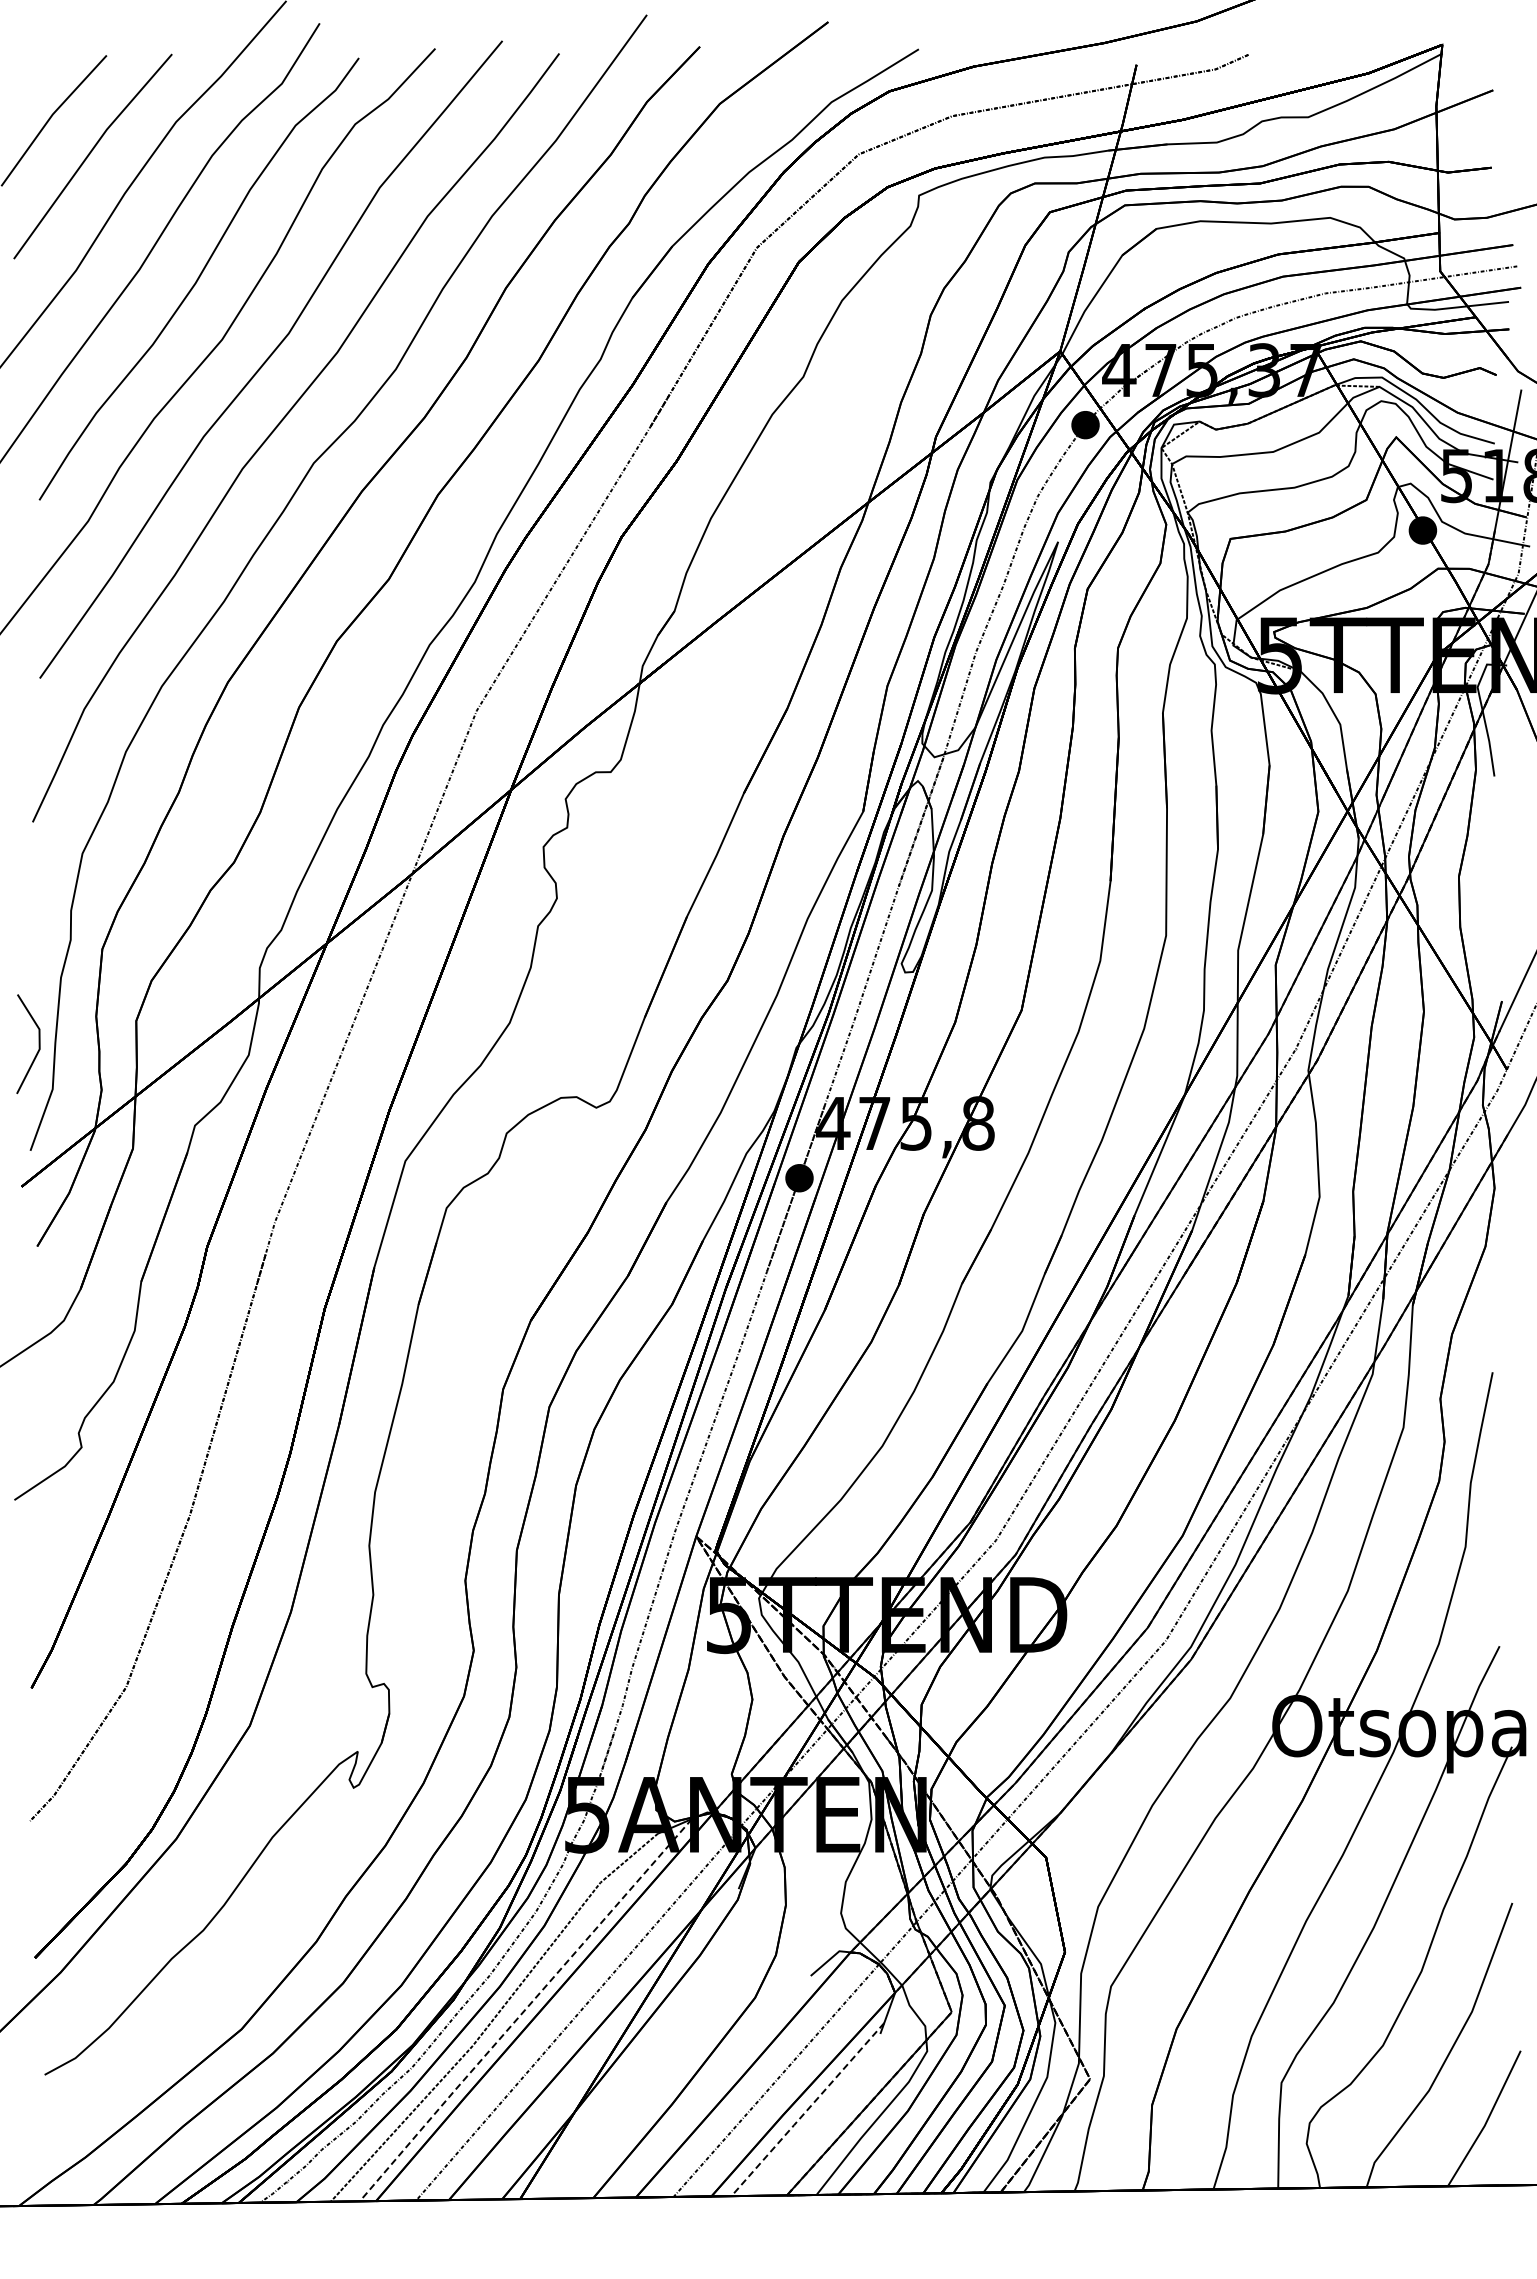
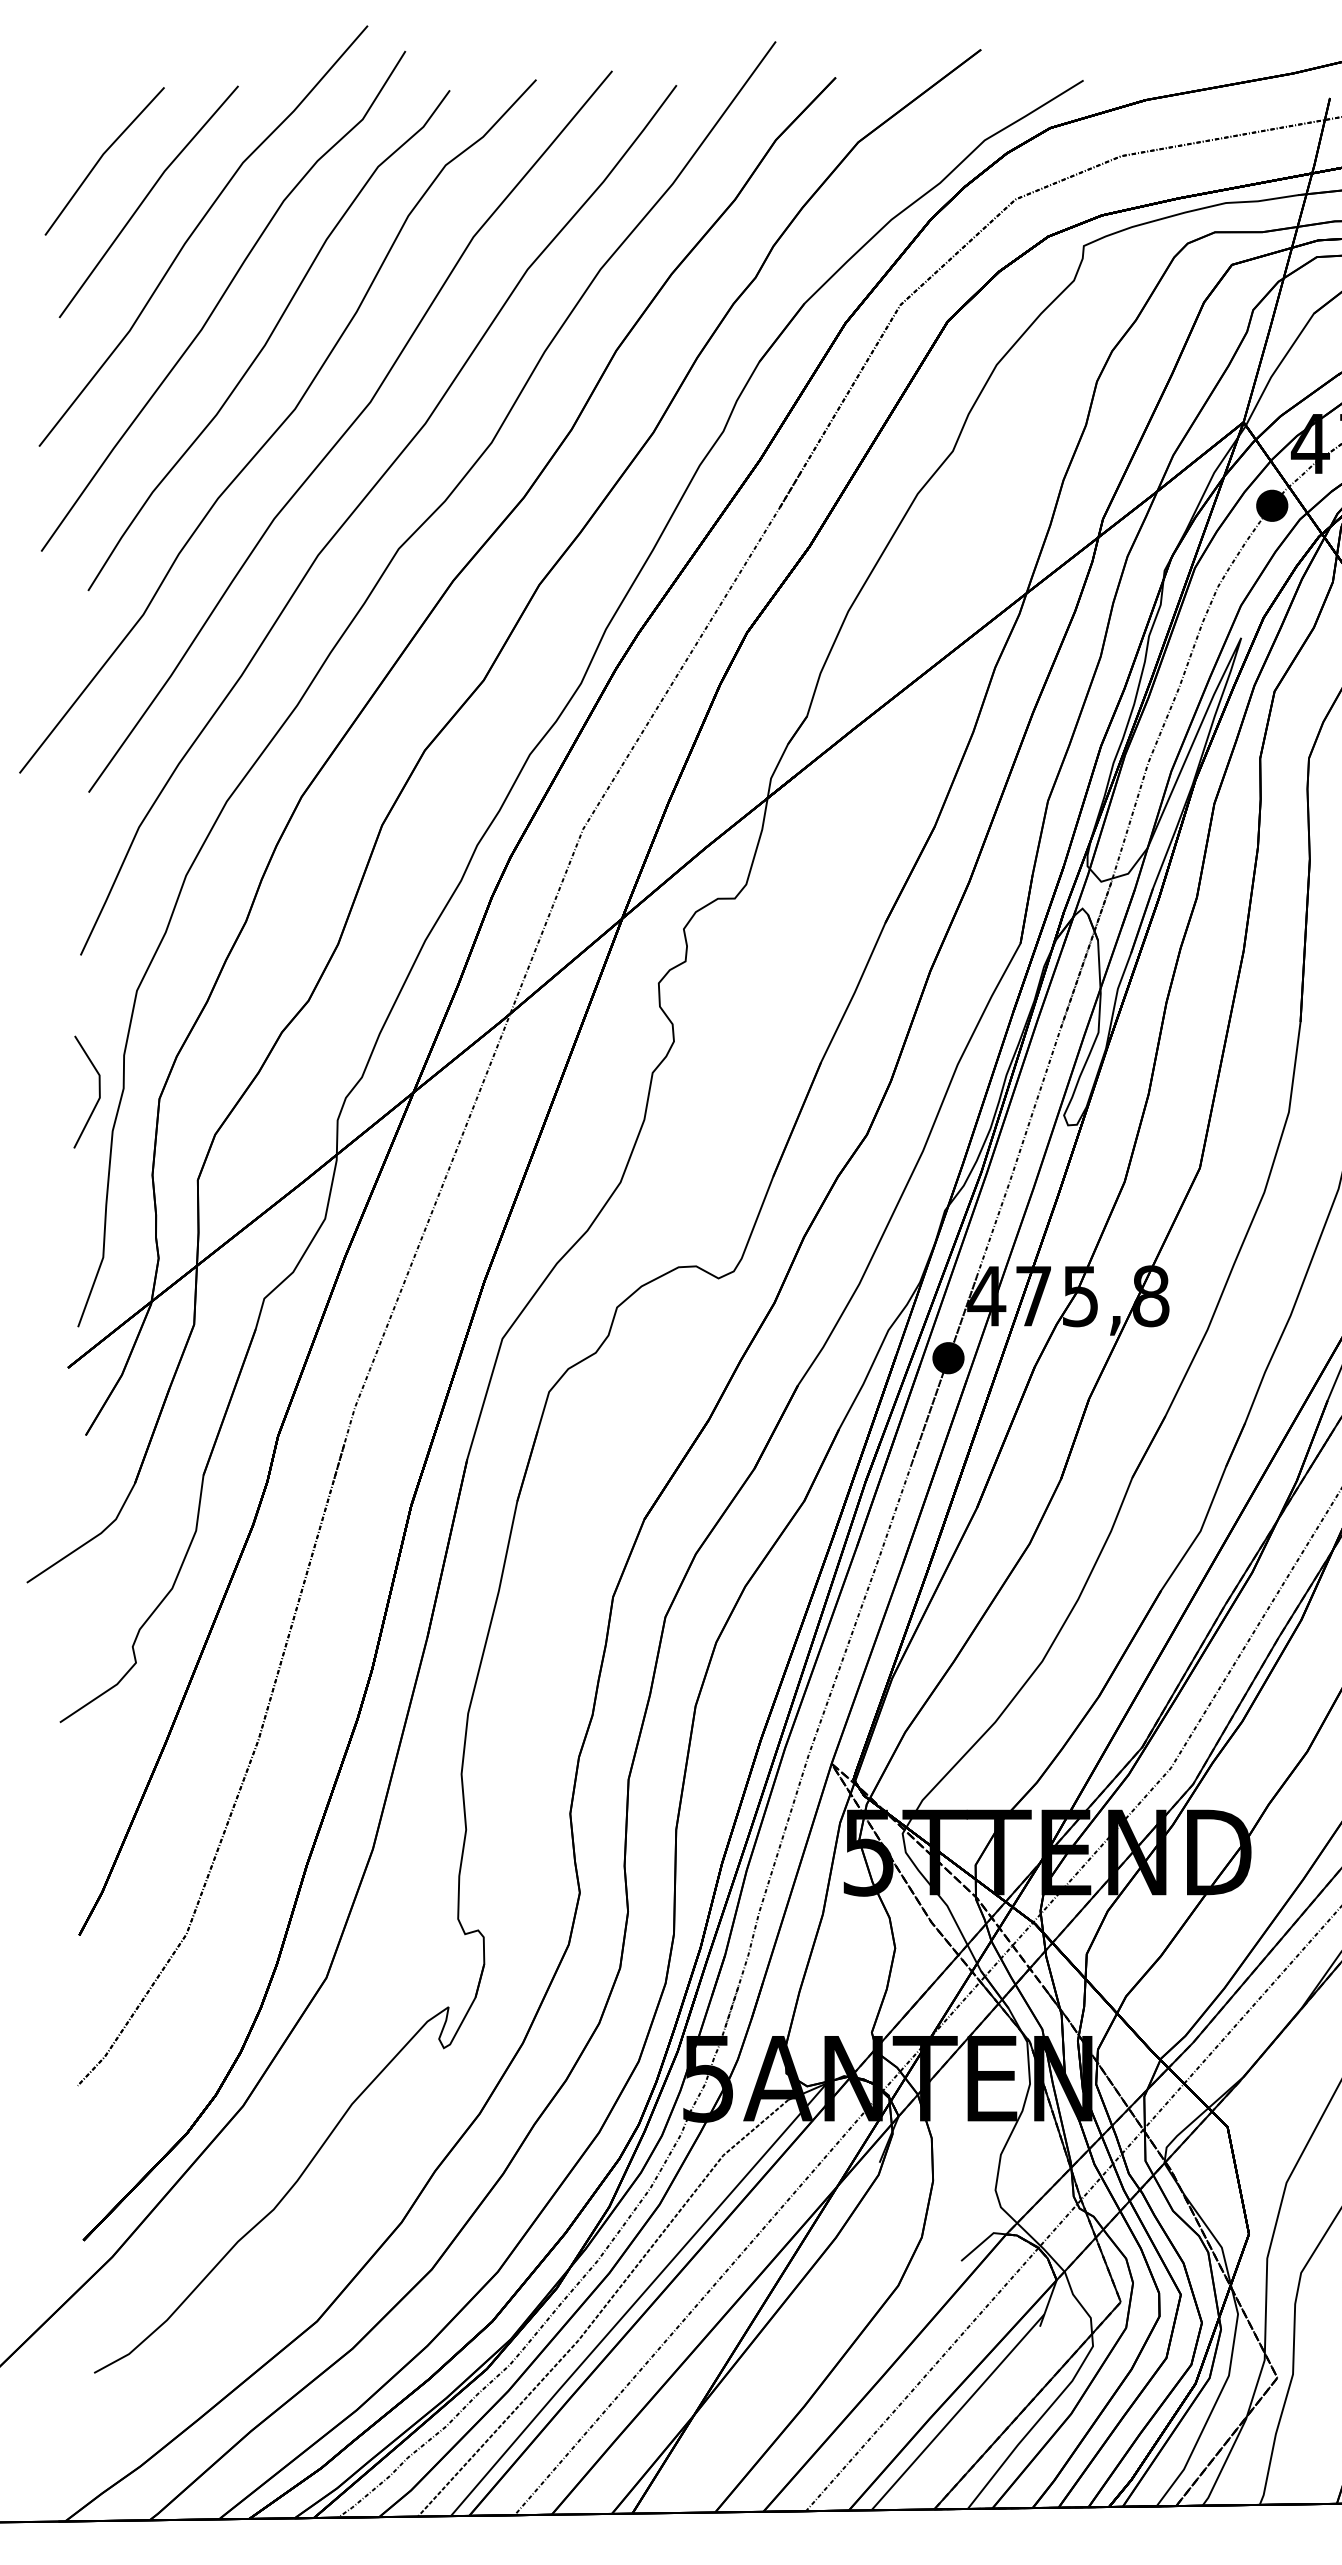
line: (38, 1044) -> (98, 1092), moved
line: (524, 2010) -> (637, 2300), dashed -> solid
line: (807, 2110) -> (957, 2413), dashed -> solid

